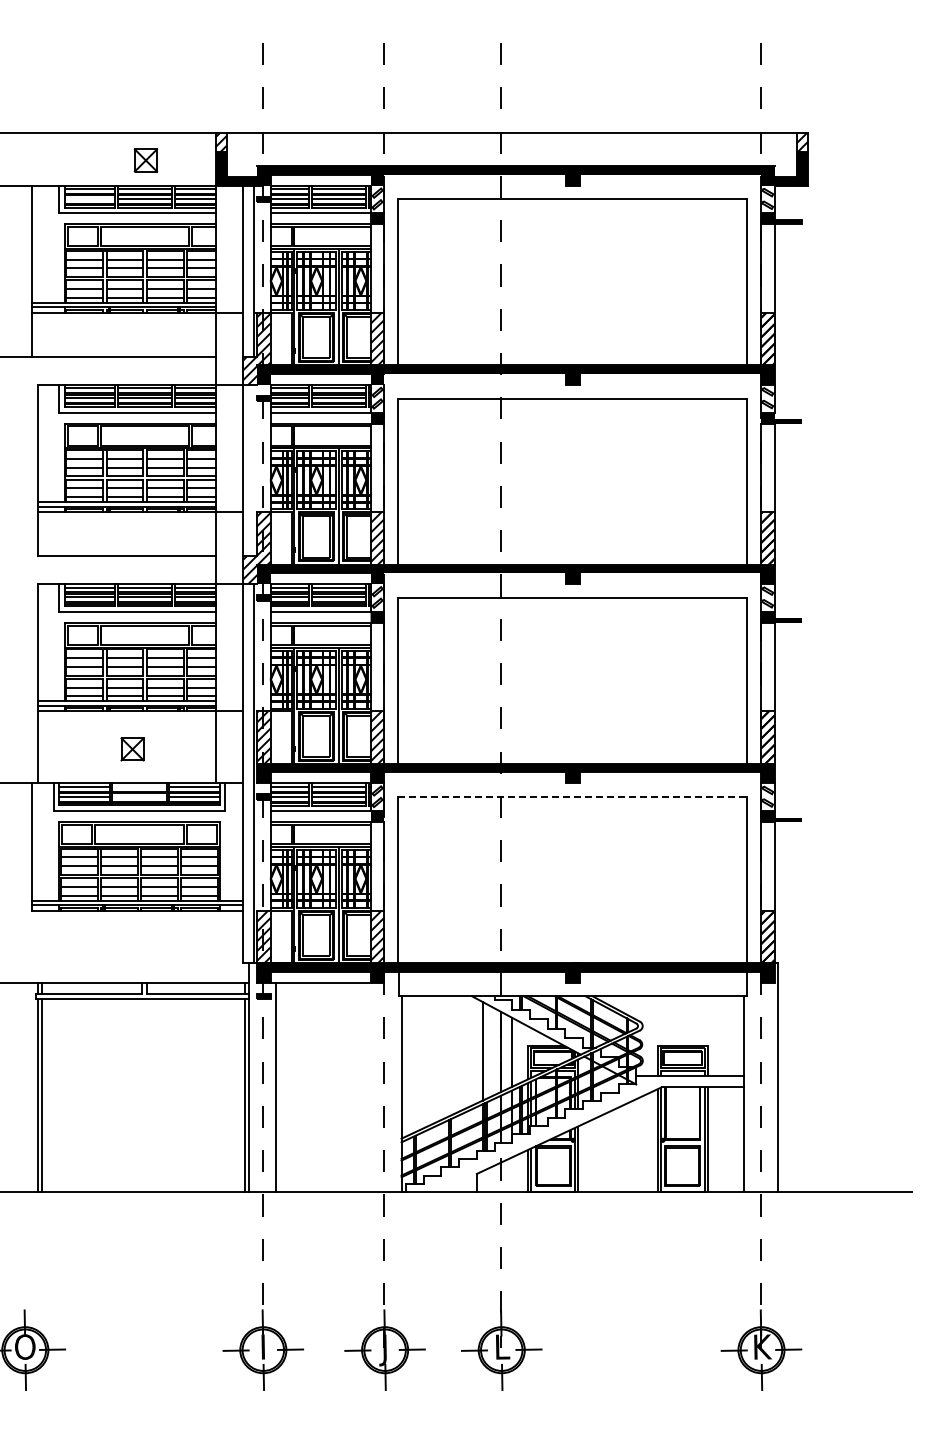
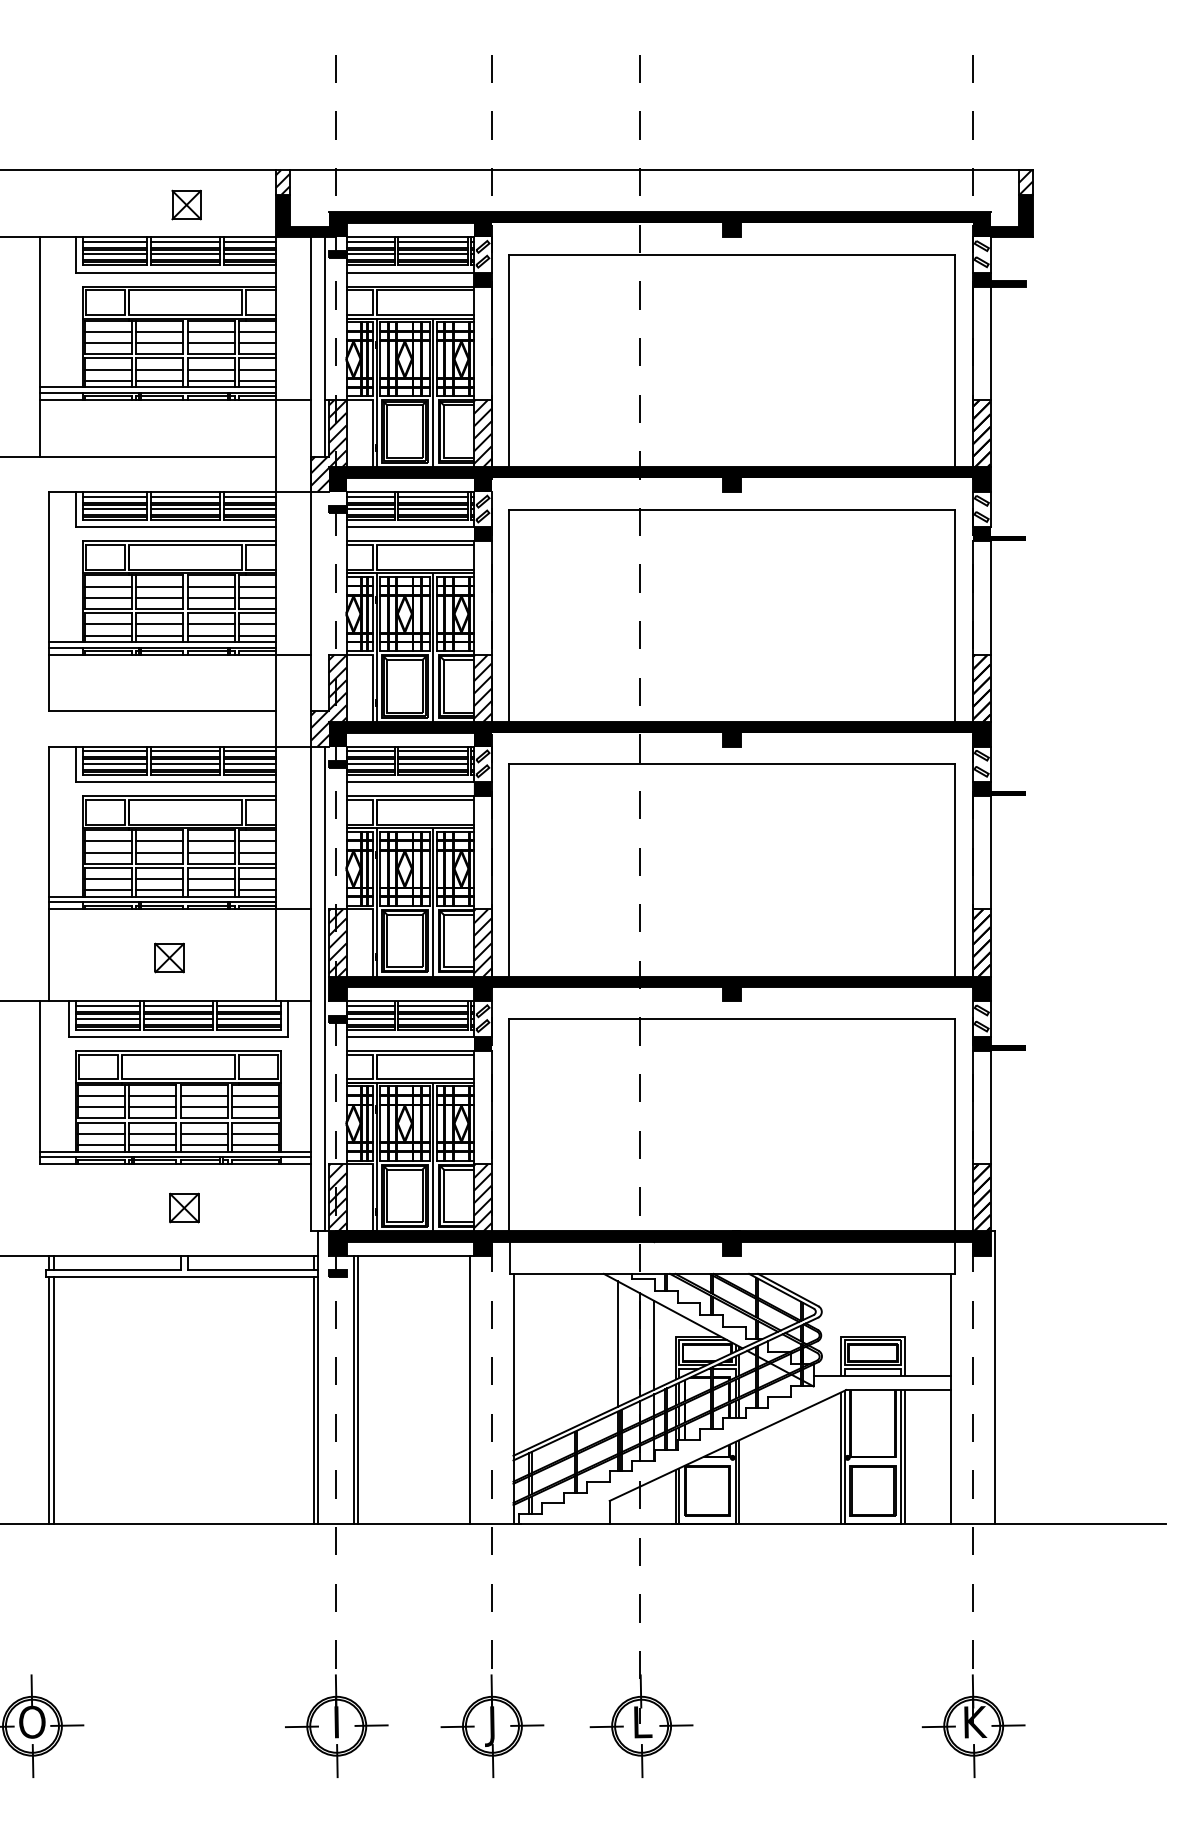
line: (89, 198) -> (114, 253), added
line: (139, 786) -> (178, 1005), added
line: (139, 796) -> (178, 1018), added
line: (573, 797) -> (733, 1019), dashed -> solid
part: (144, 944) -> (184, 1207), added
line: (279, 1087) -> (357, 1390), added
line: (367, 1087) -> (469, 1390), added

